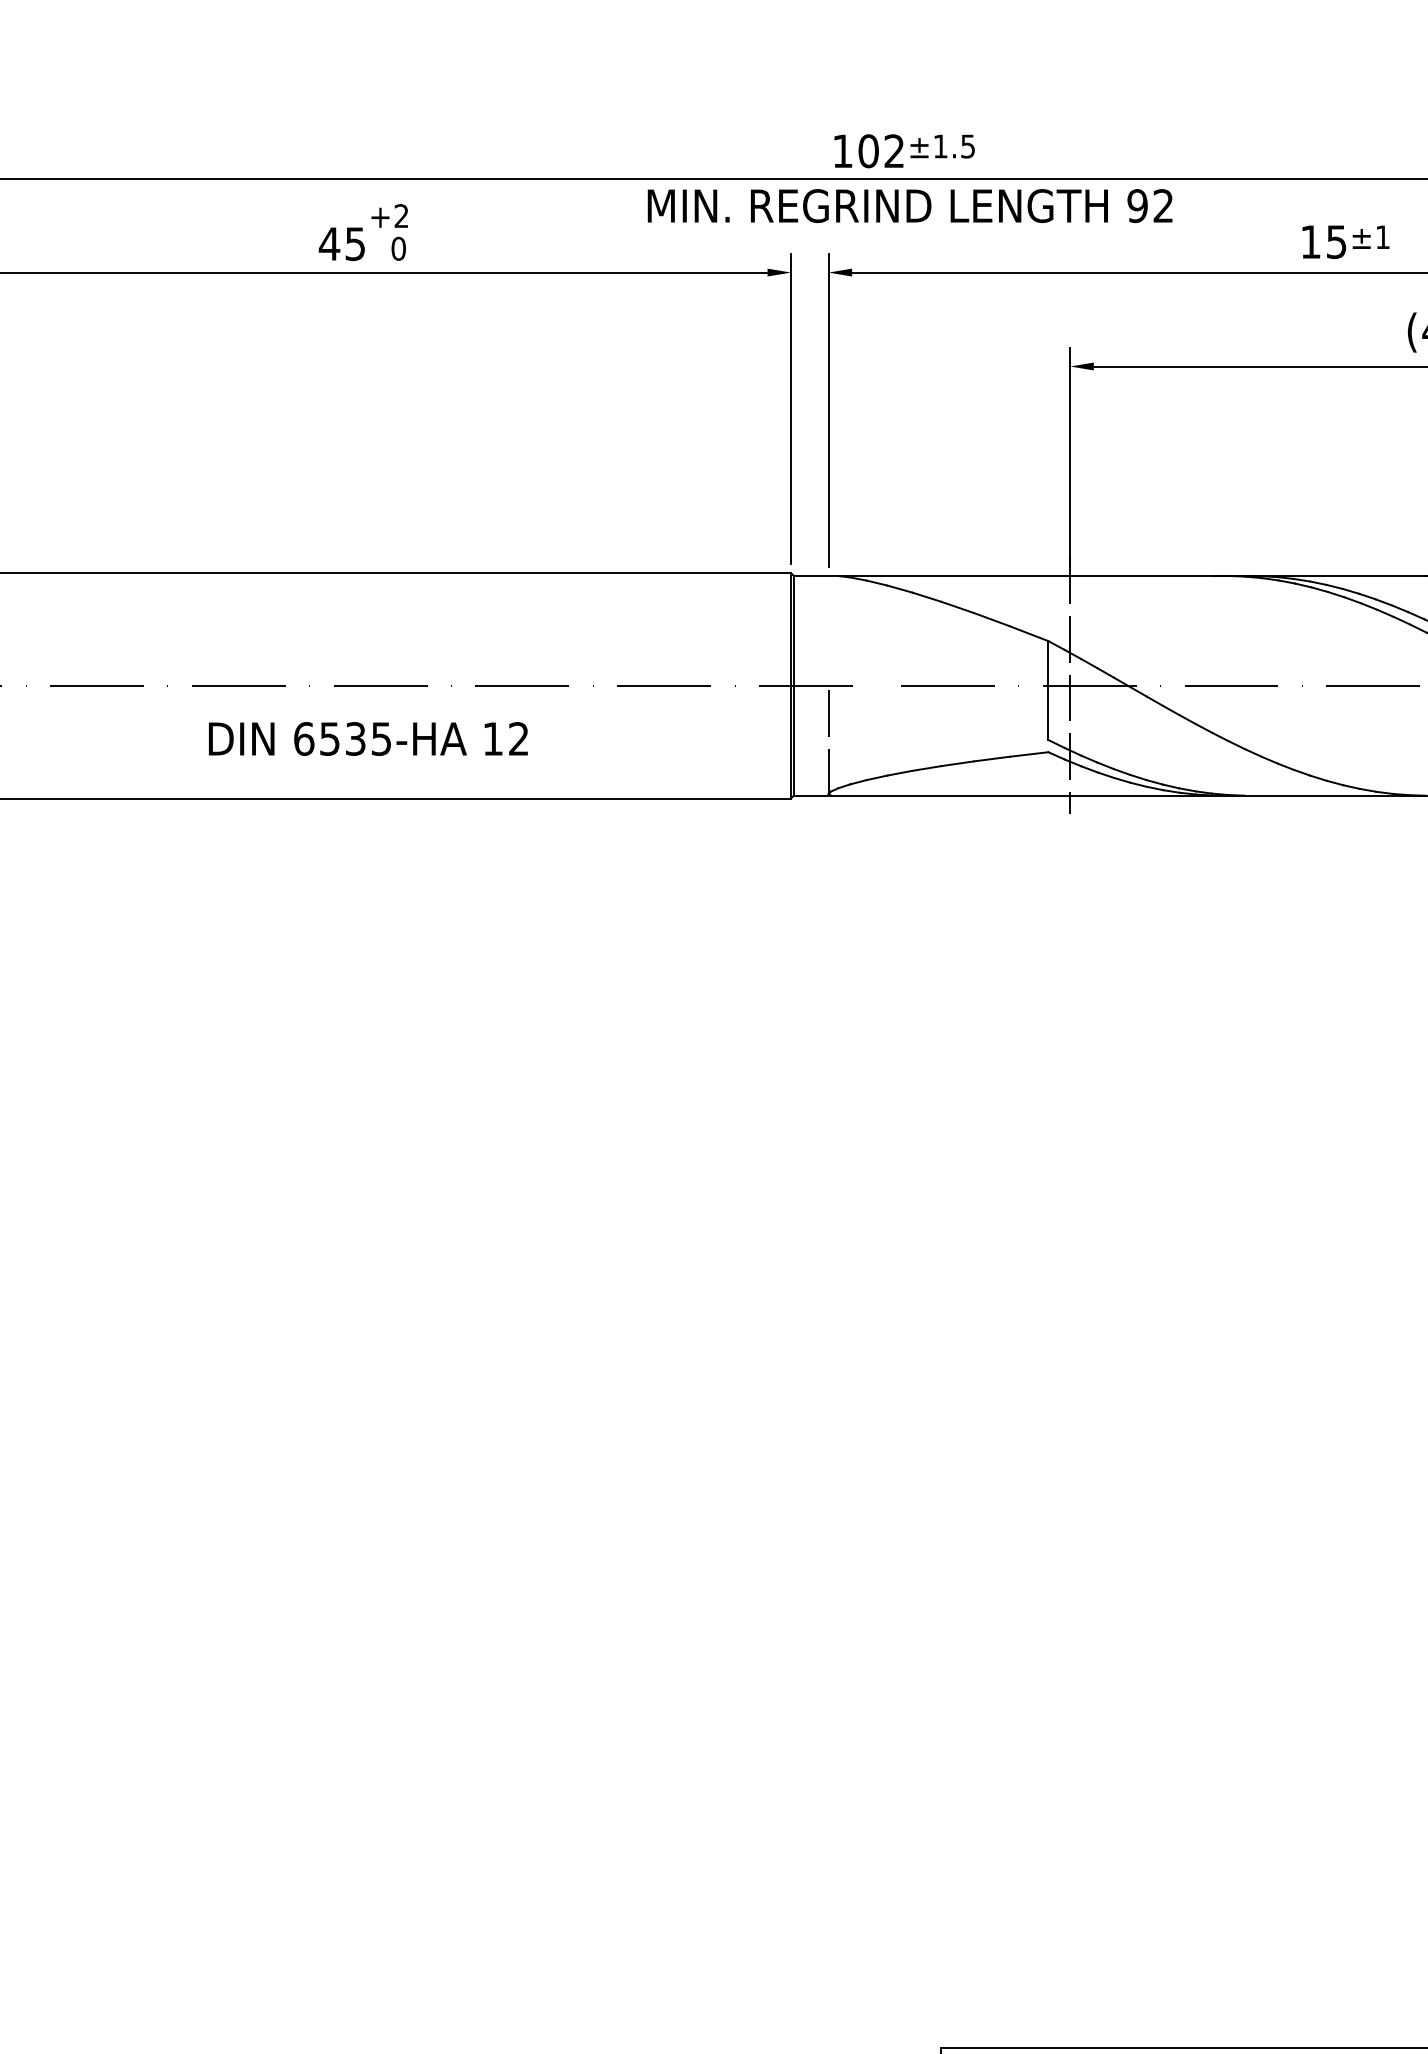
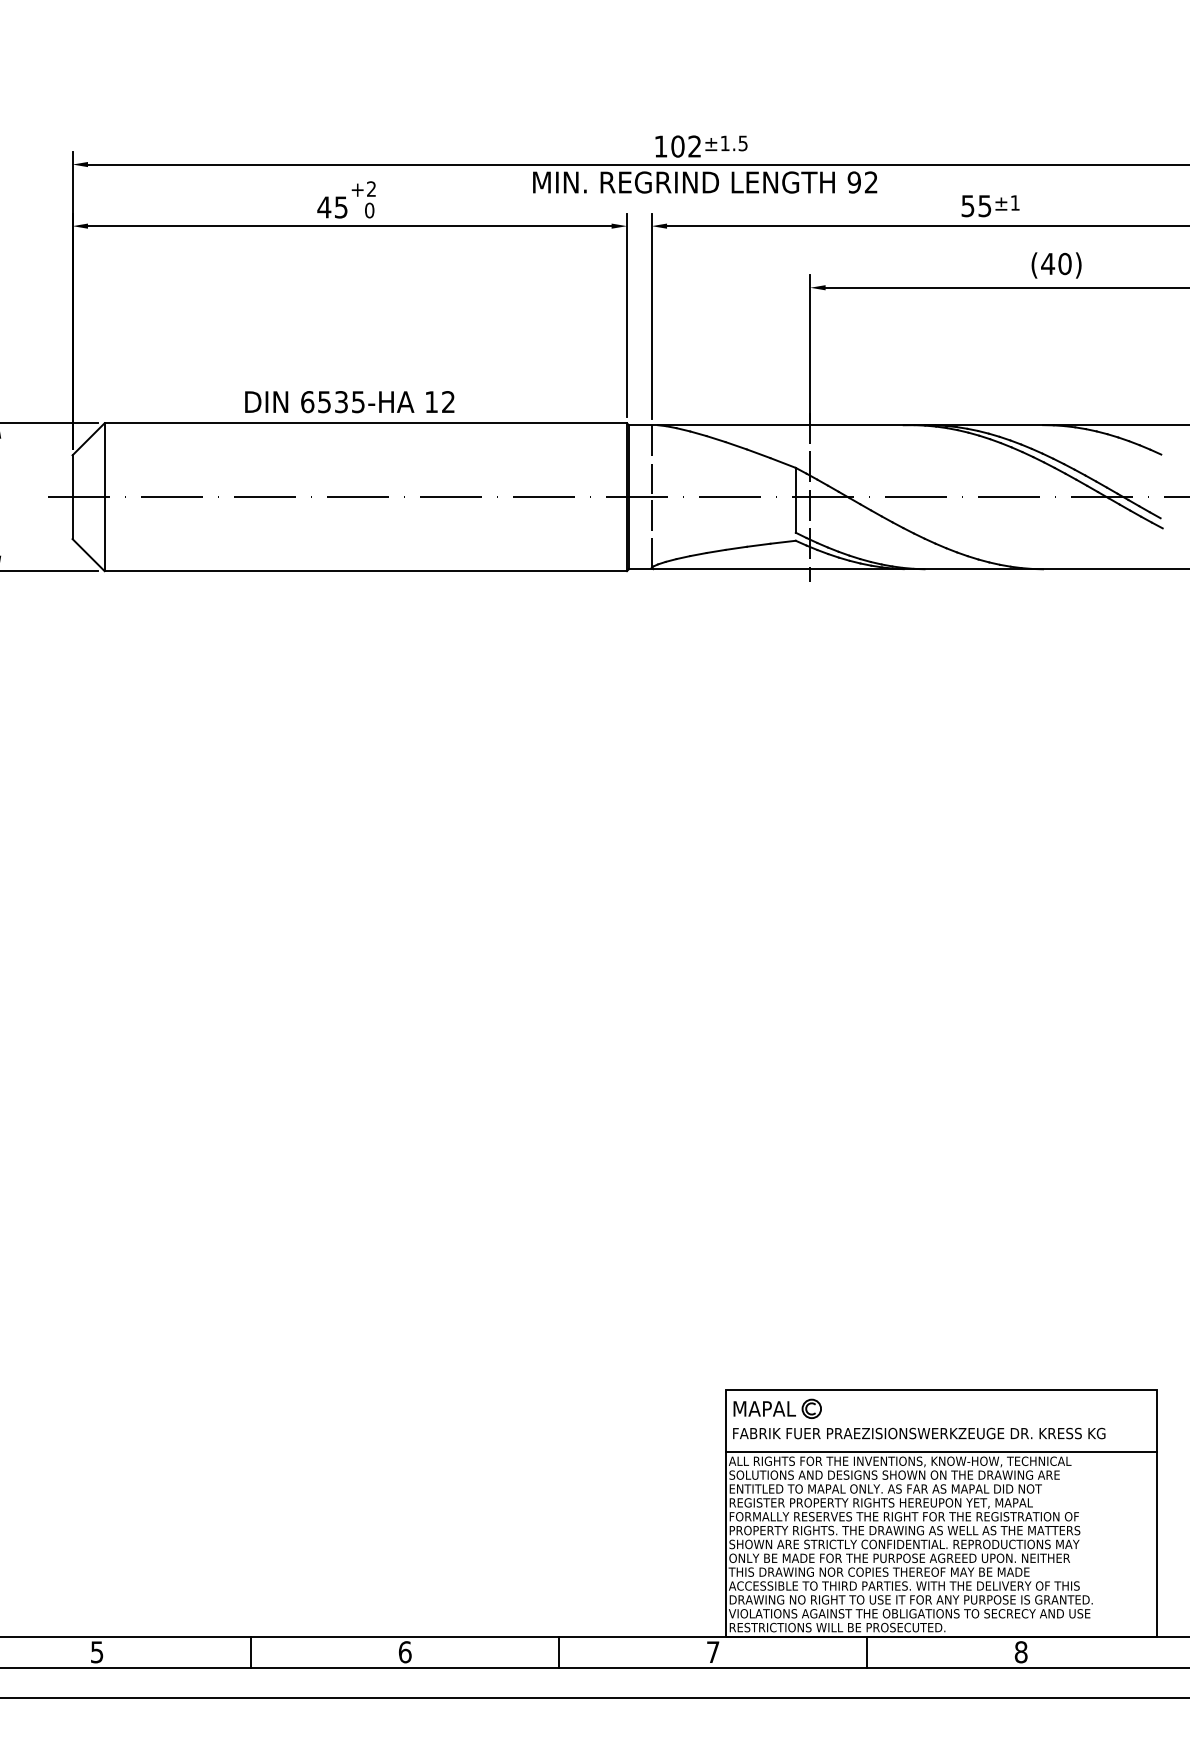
text: (1310, 242) -> (967, 206), 15 -> 55
line: (828, 631) -> (651, 461), added
text: (367, 739) -> (349, 402), moved

